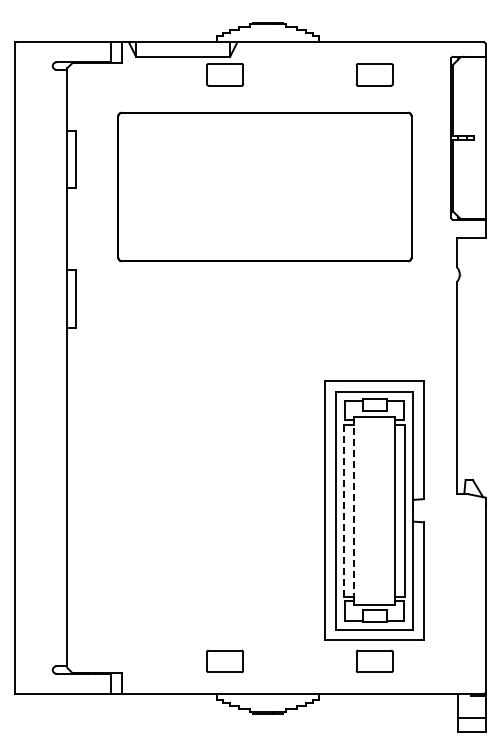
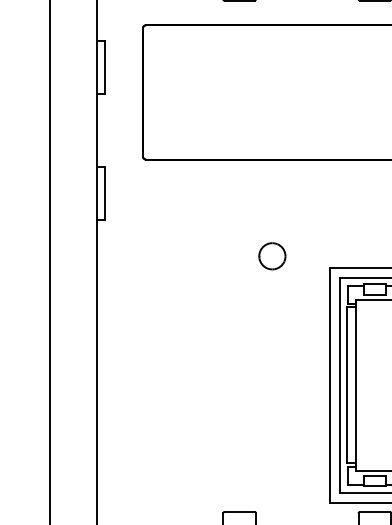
part: (261, 367) -> (272, 255), added
line: (344, 510) -> (347, 385), dashed -> solid
line: (354, 511) -> (356, 386), dashed -> solid

